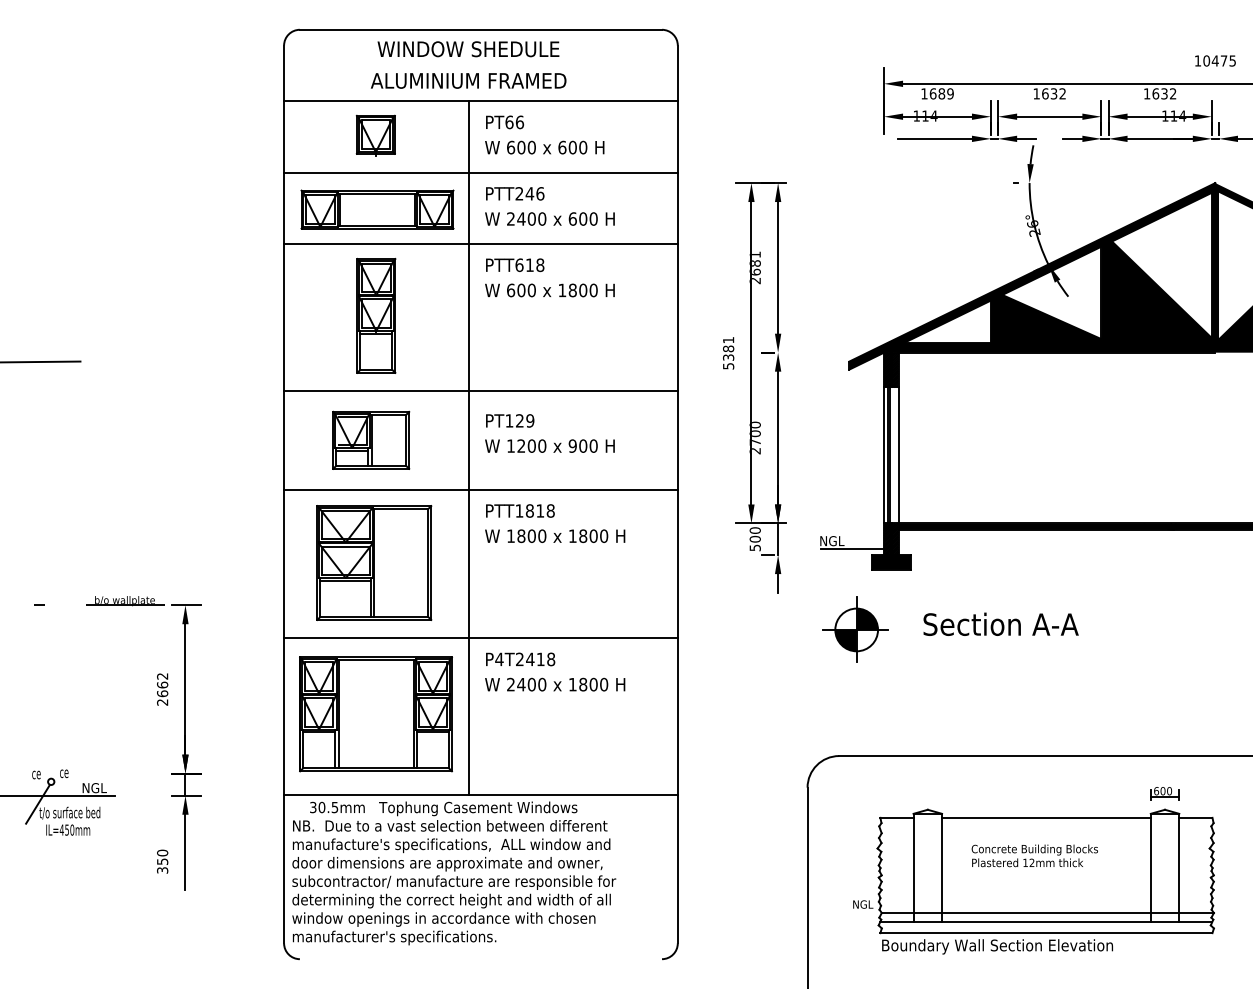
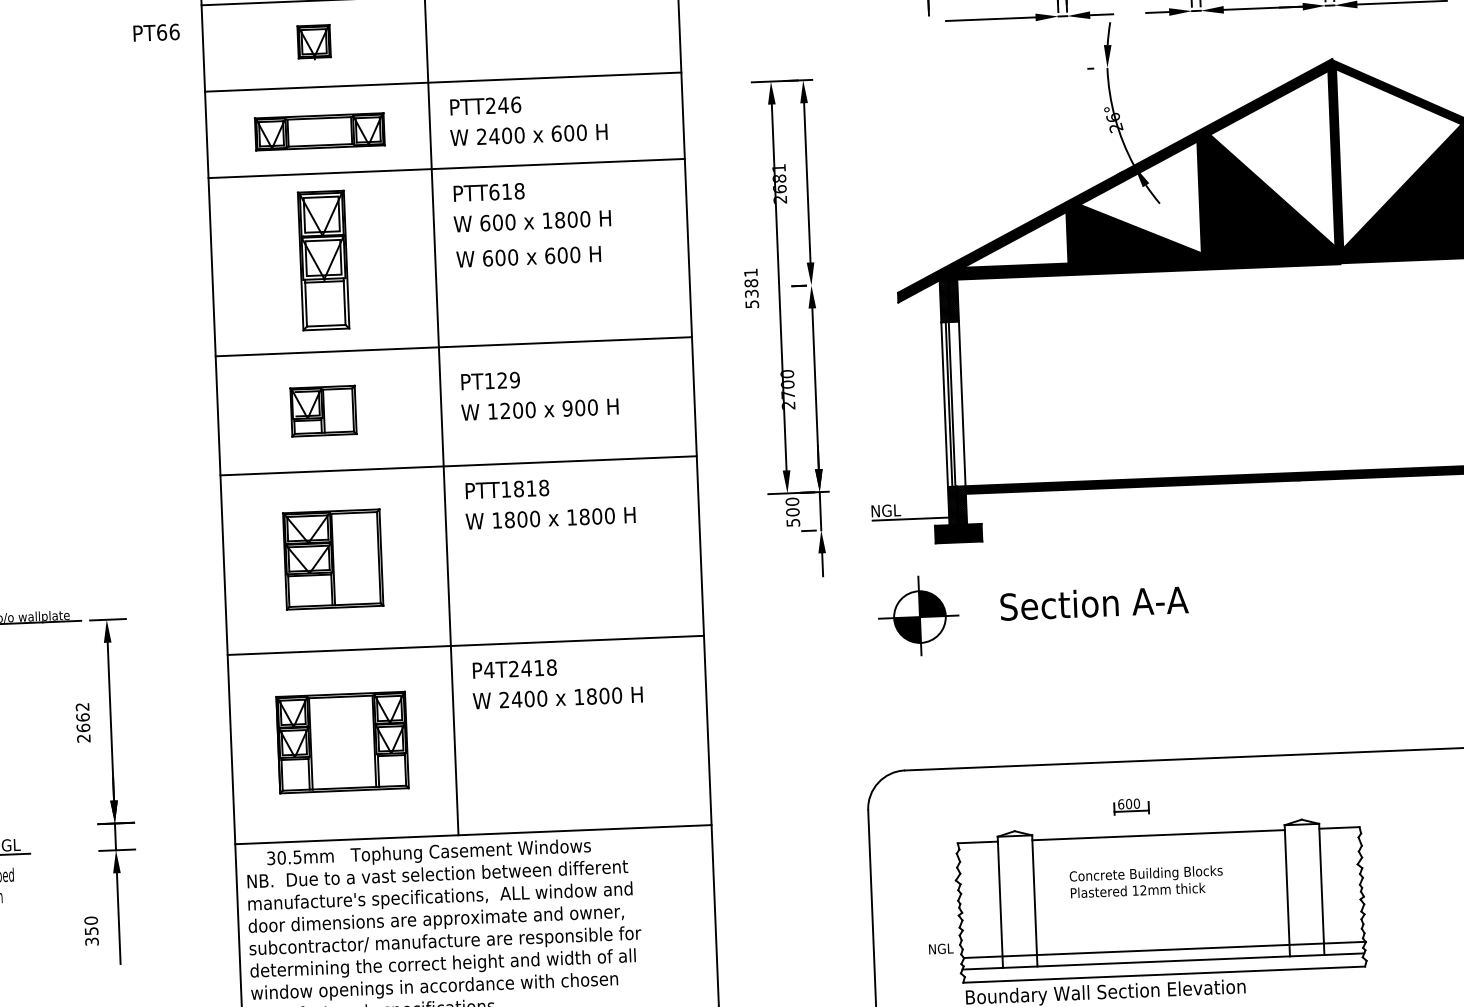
text: (505, 122) -> (157, 32), moved
part: (375, 135) -> (313, 42), size x0.7
text: (544, 147) -> (528, 256), moved
part: (377, 209) -> (319, 131), size x0.7
part: (371, 439) -> (323, 410), size x0.7
part: (374, 562) -> (333, 558), size x0.7
part: (375, 714) -> (341, 742), size x0.7
part: (1164, 793) -> (1130, 806), moved

